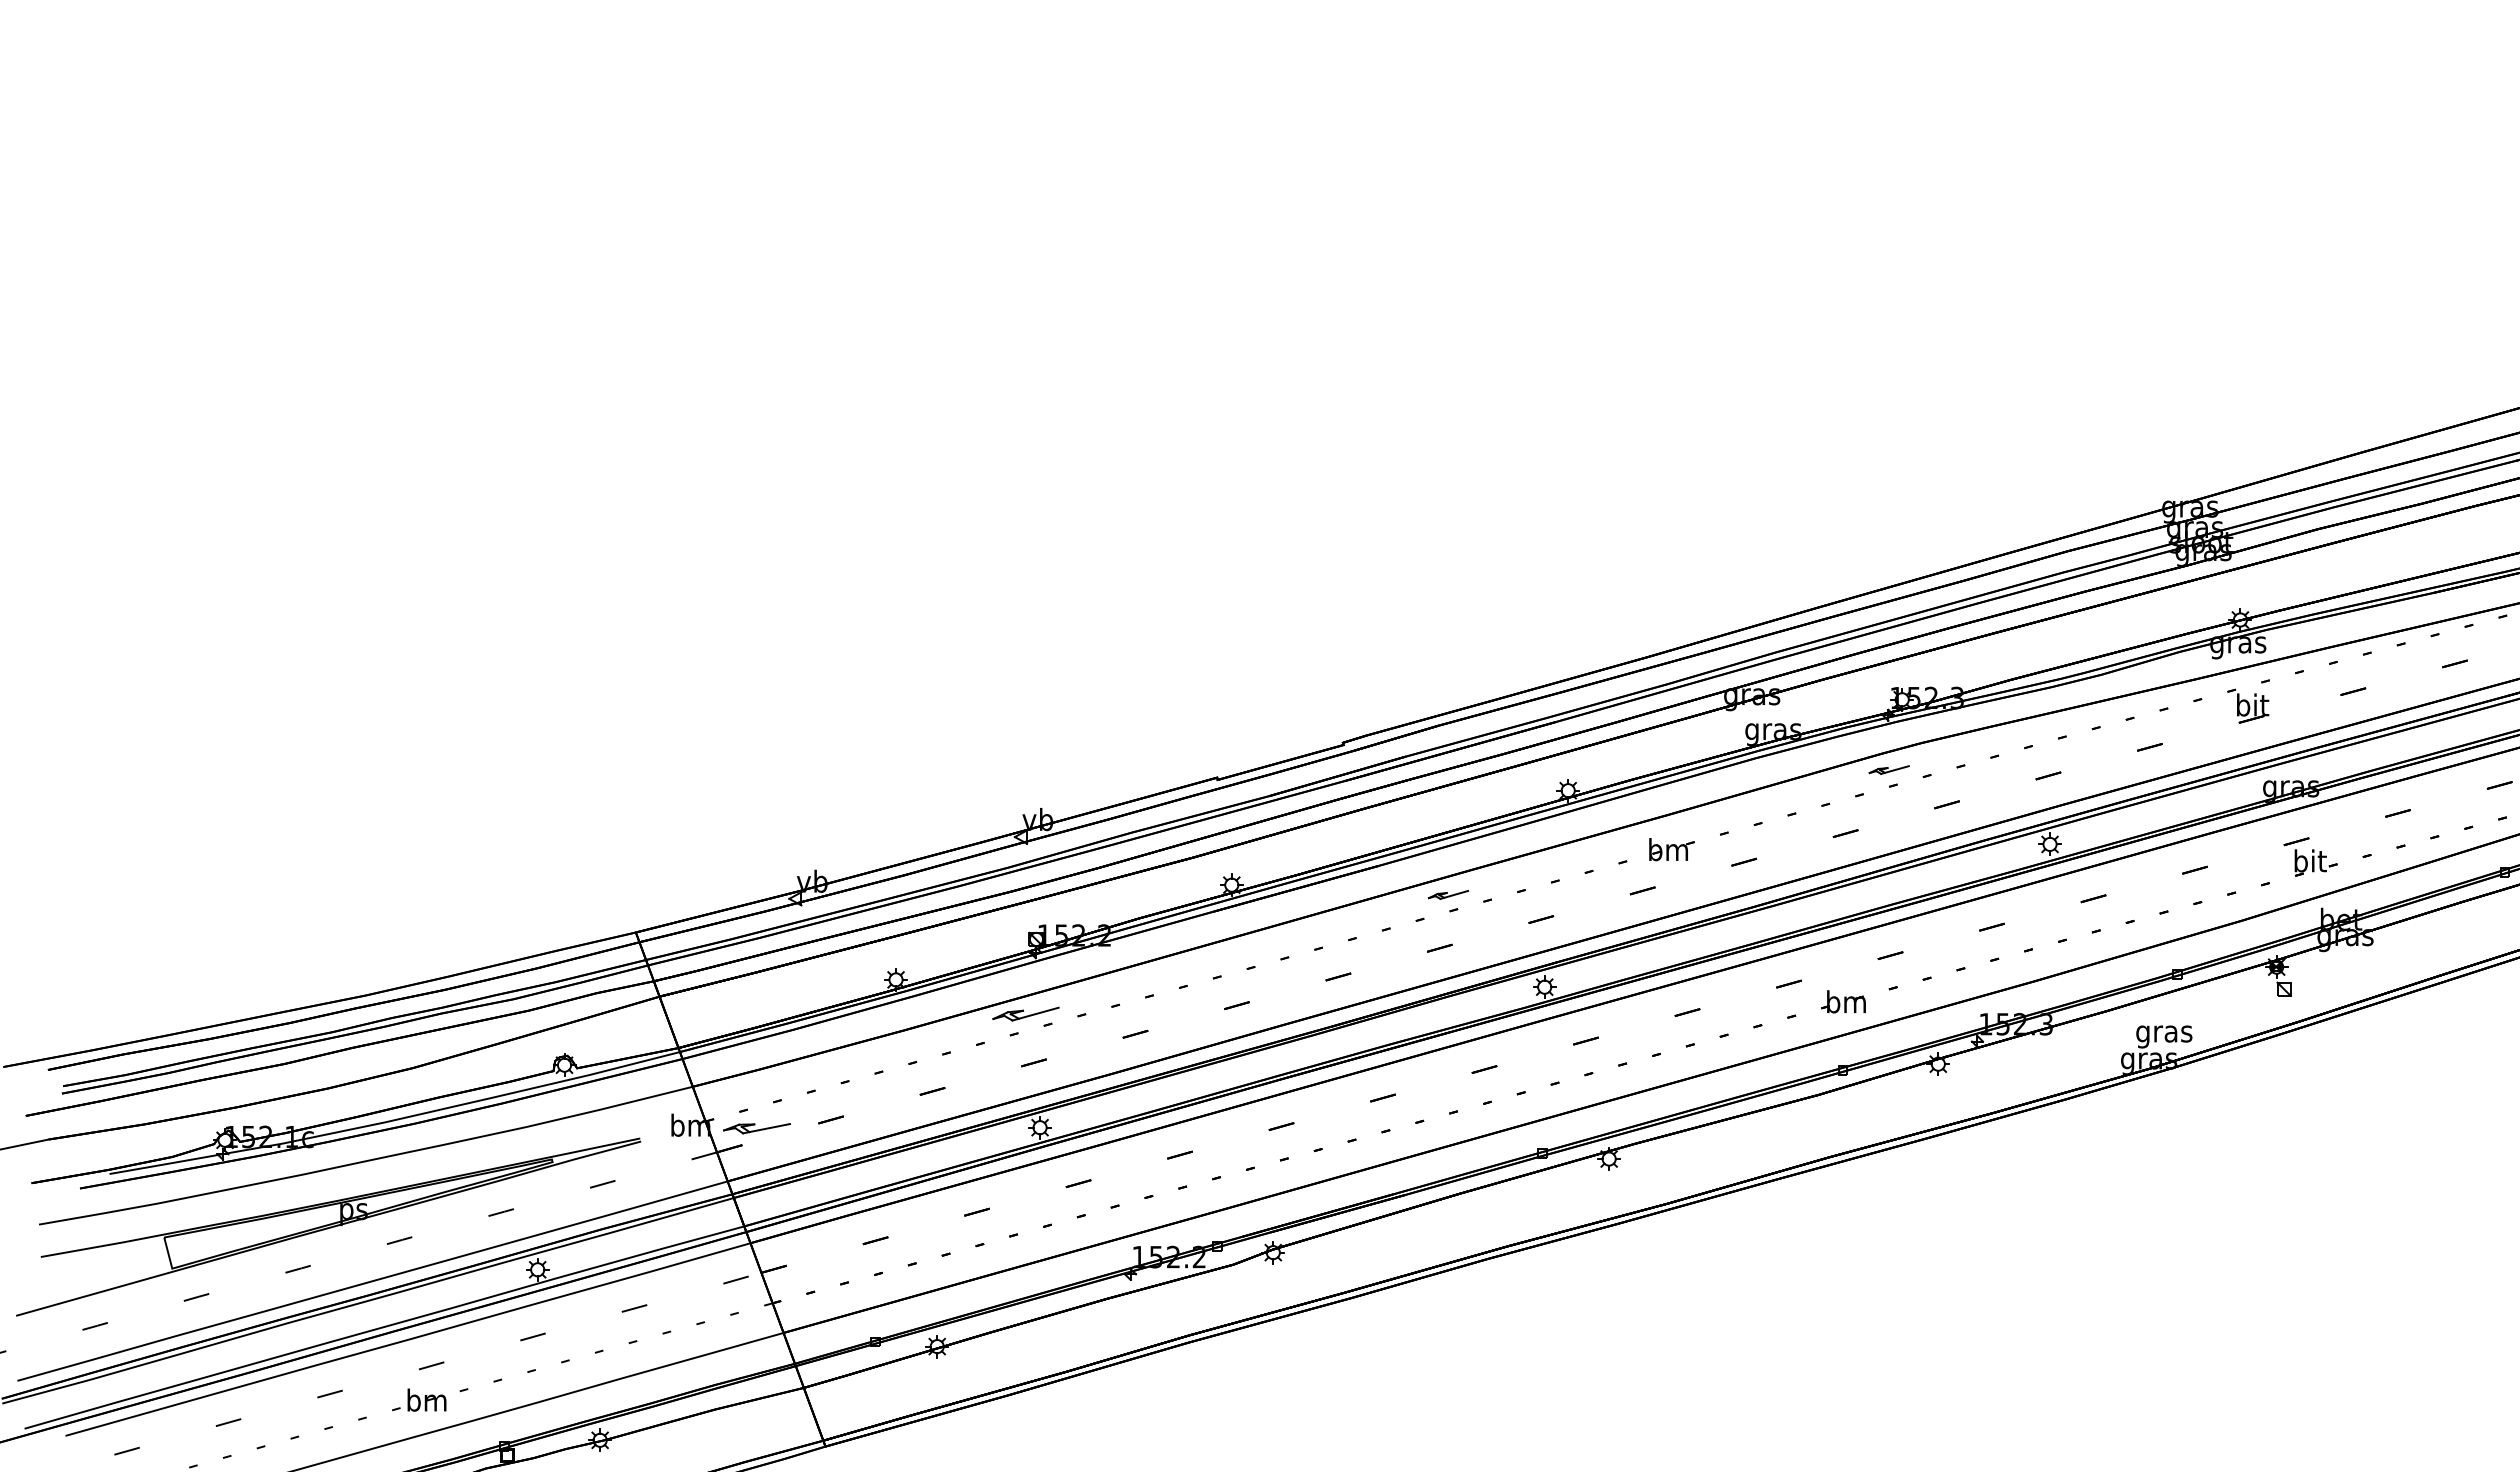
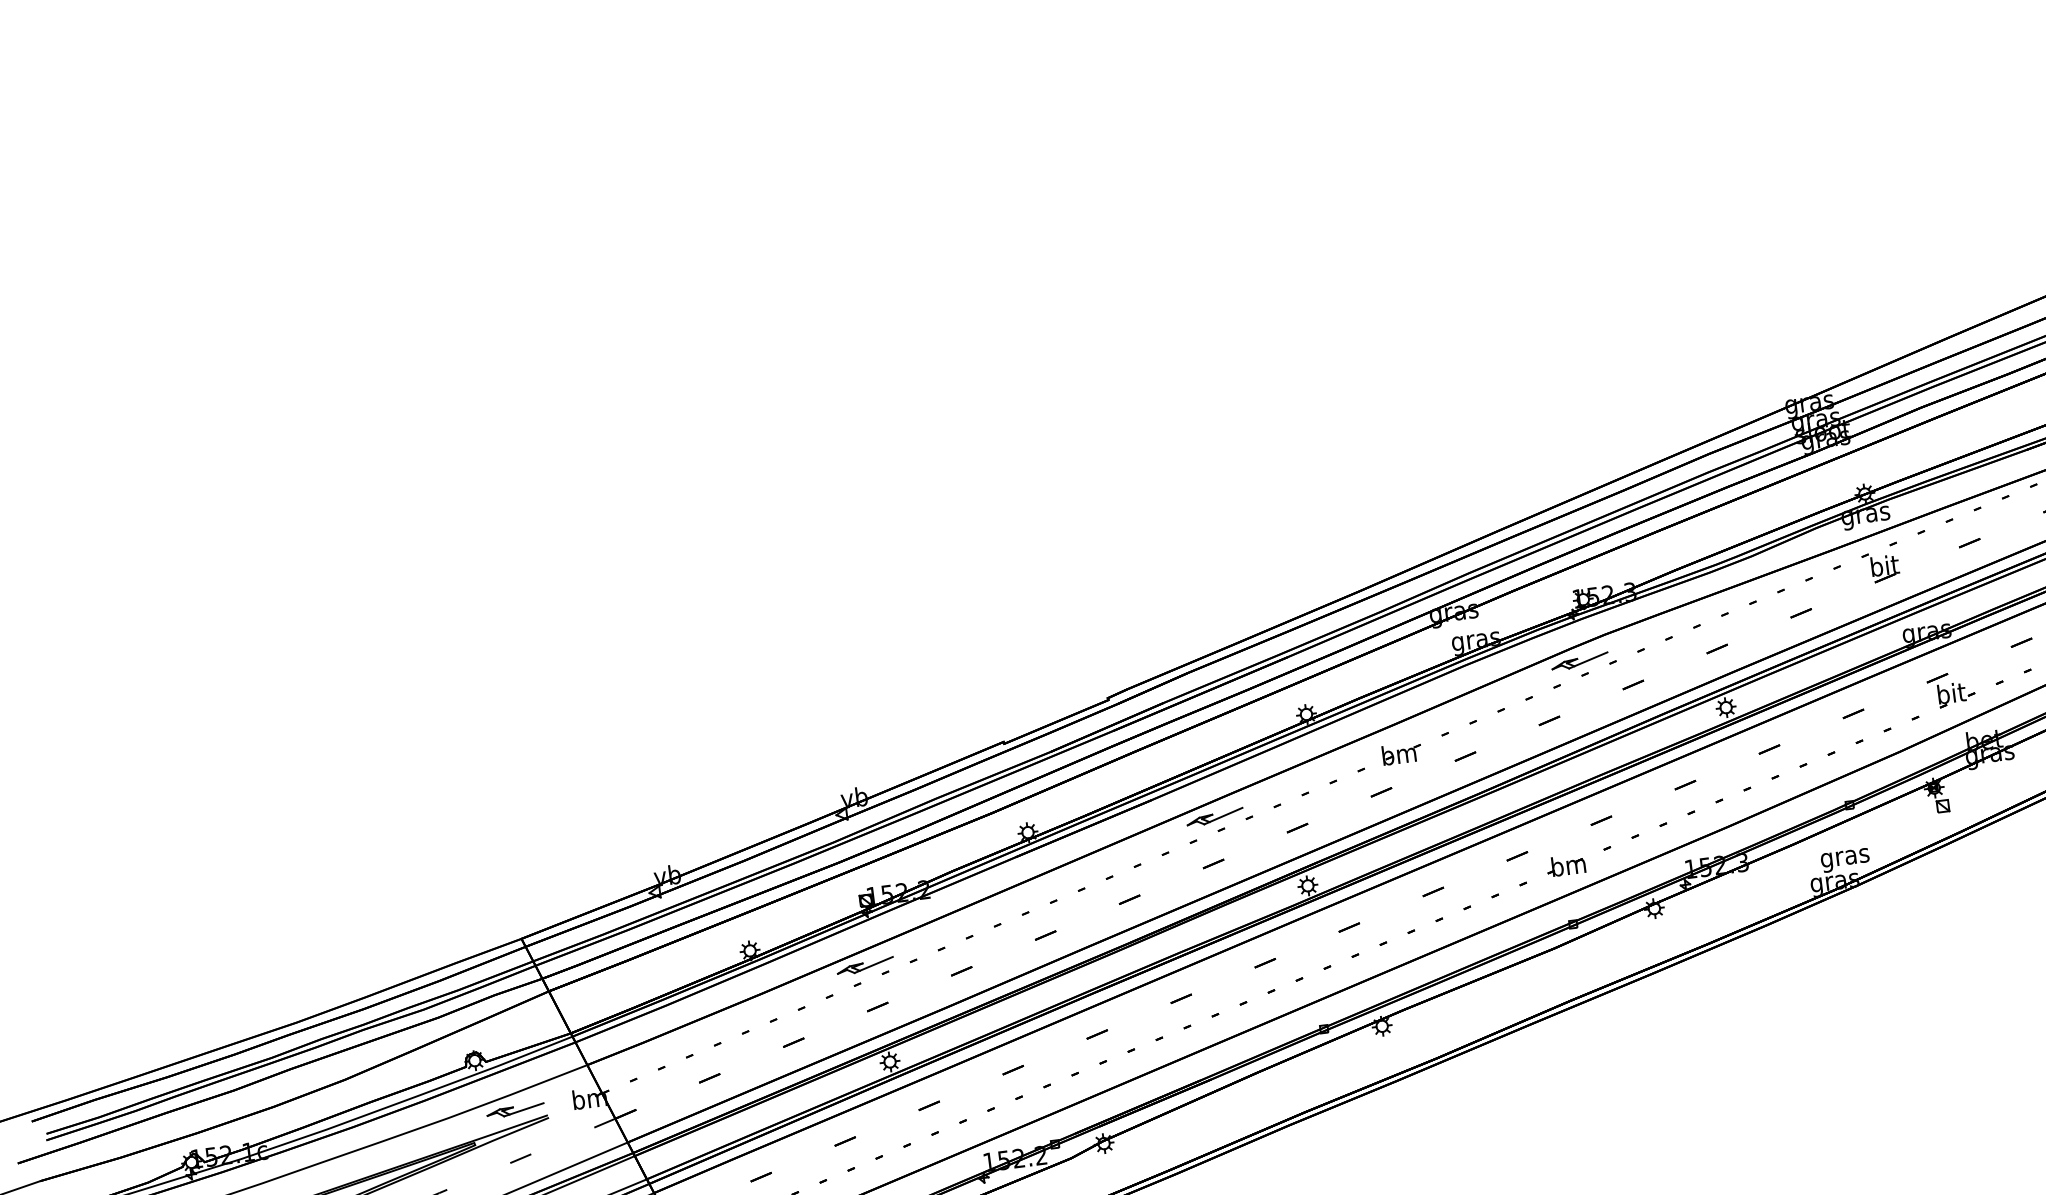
part: (1888, 769) -> (1579, 661), size x1.67
part: (1448, 894) -> (1215, 816), size x1.67
part: (756, 1128) -> (515, 1110), moved

